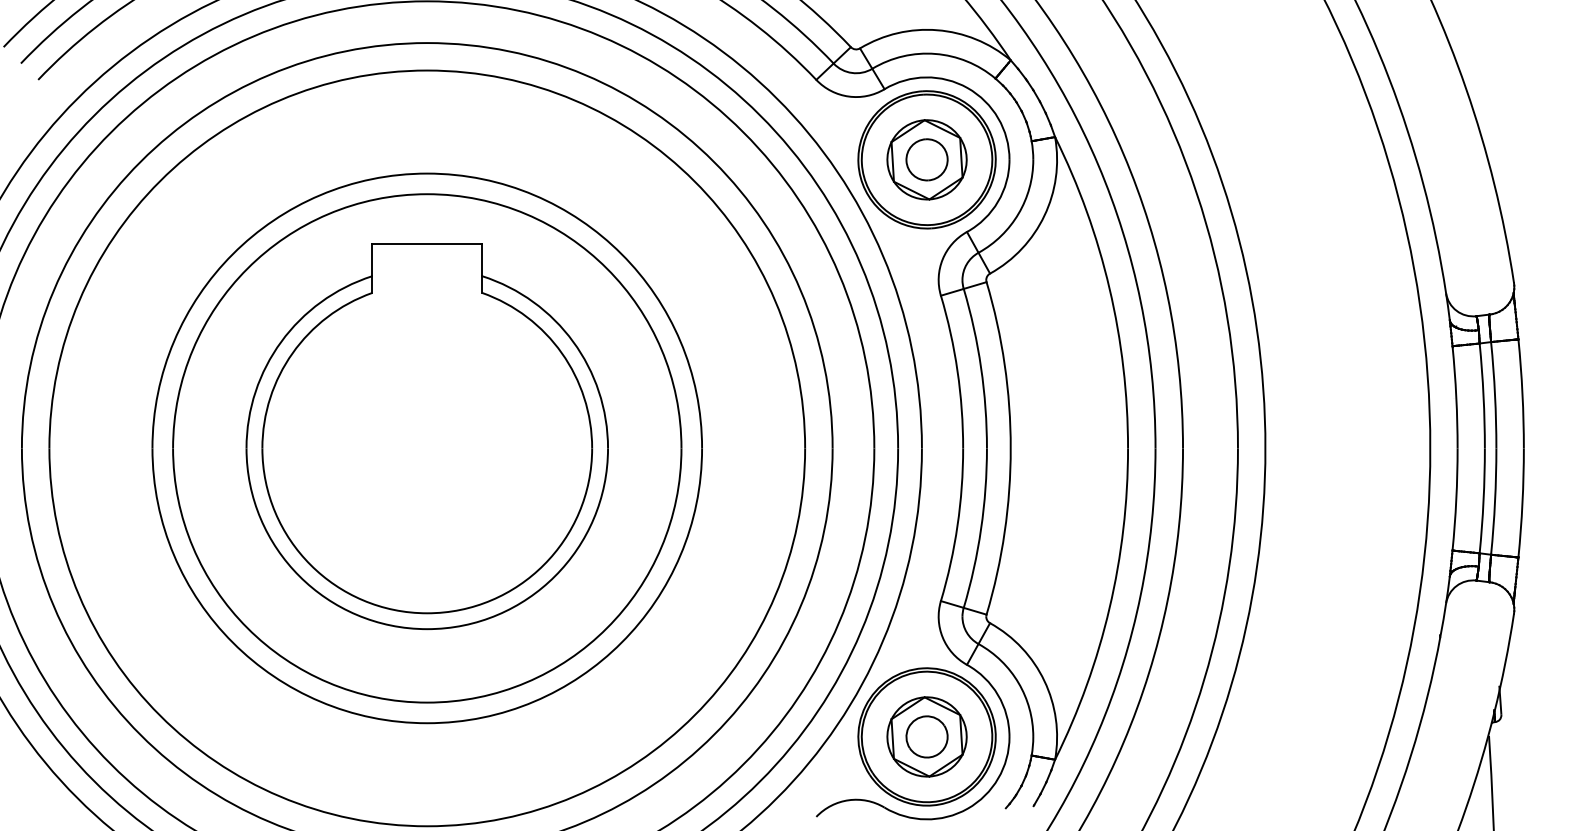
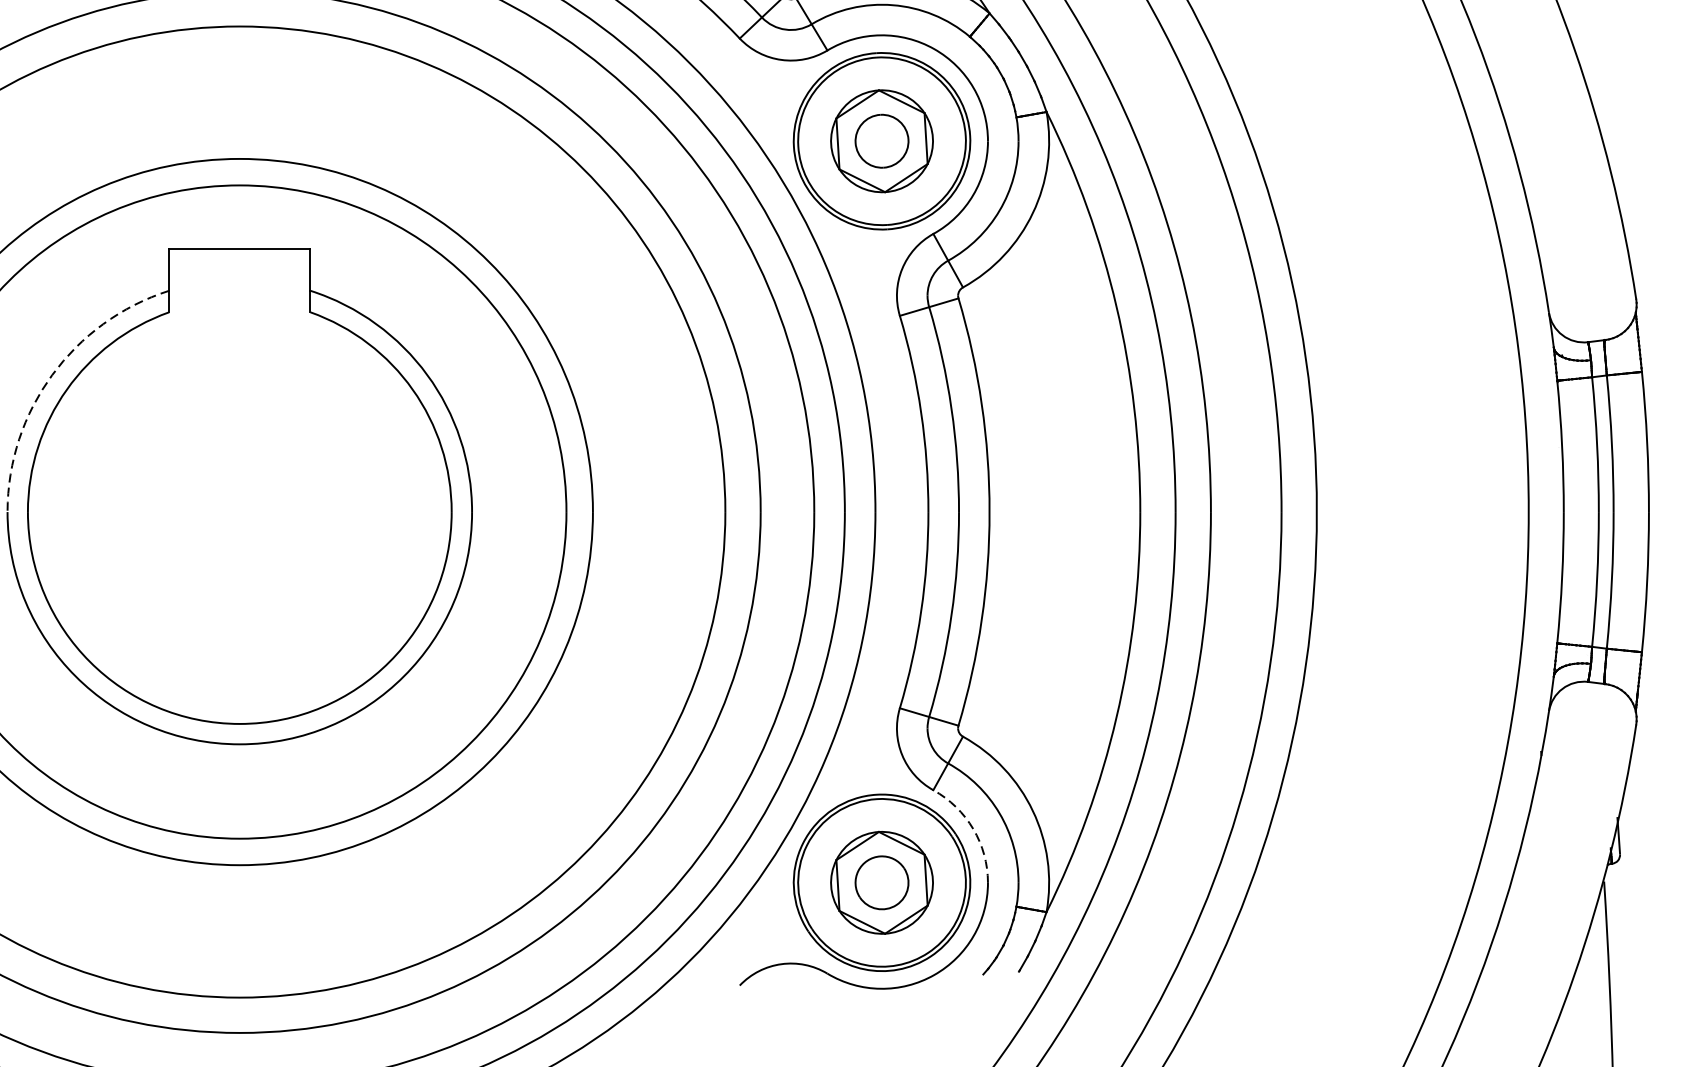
arc: (281, 341) -> (52, 374), solid -> dashed
arc: (998, 695) -> (973, 829), solid -> dashed

